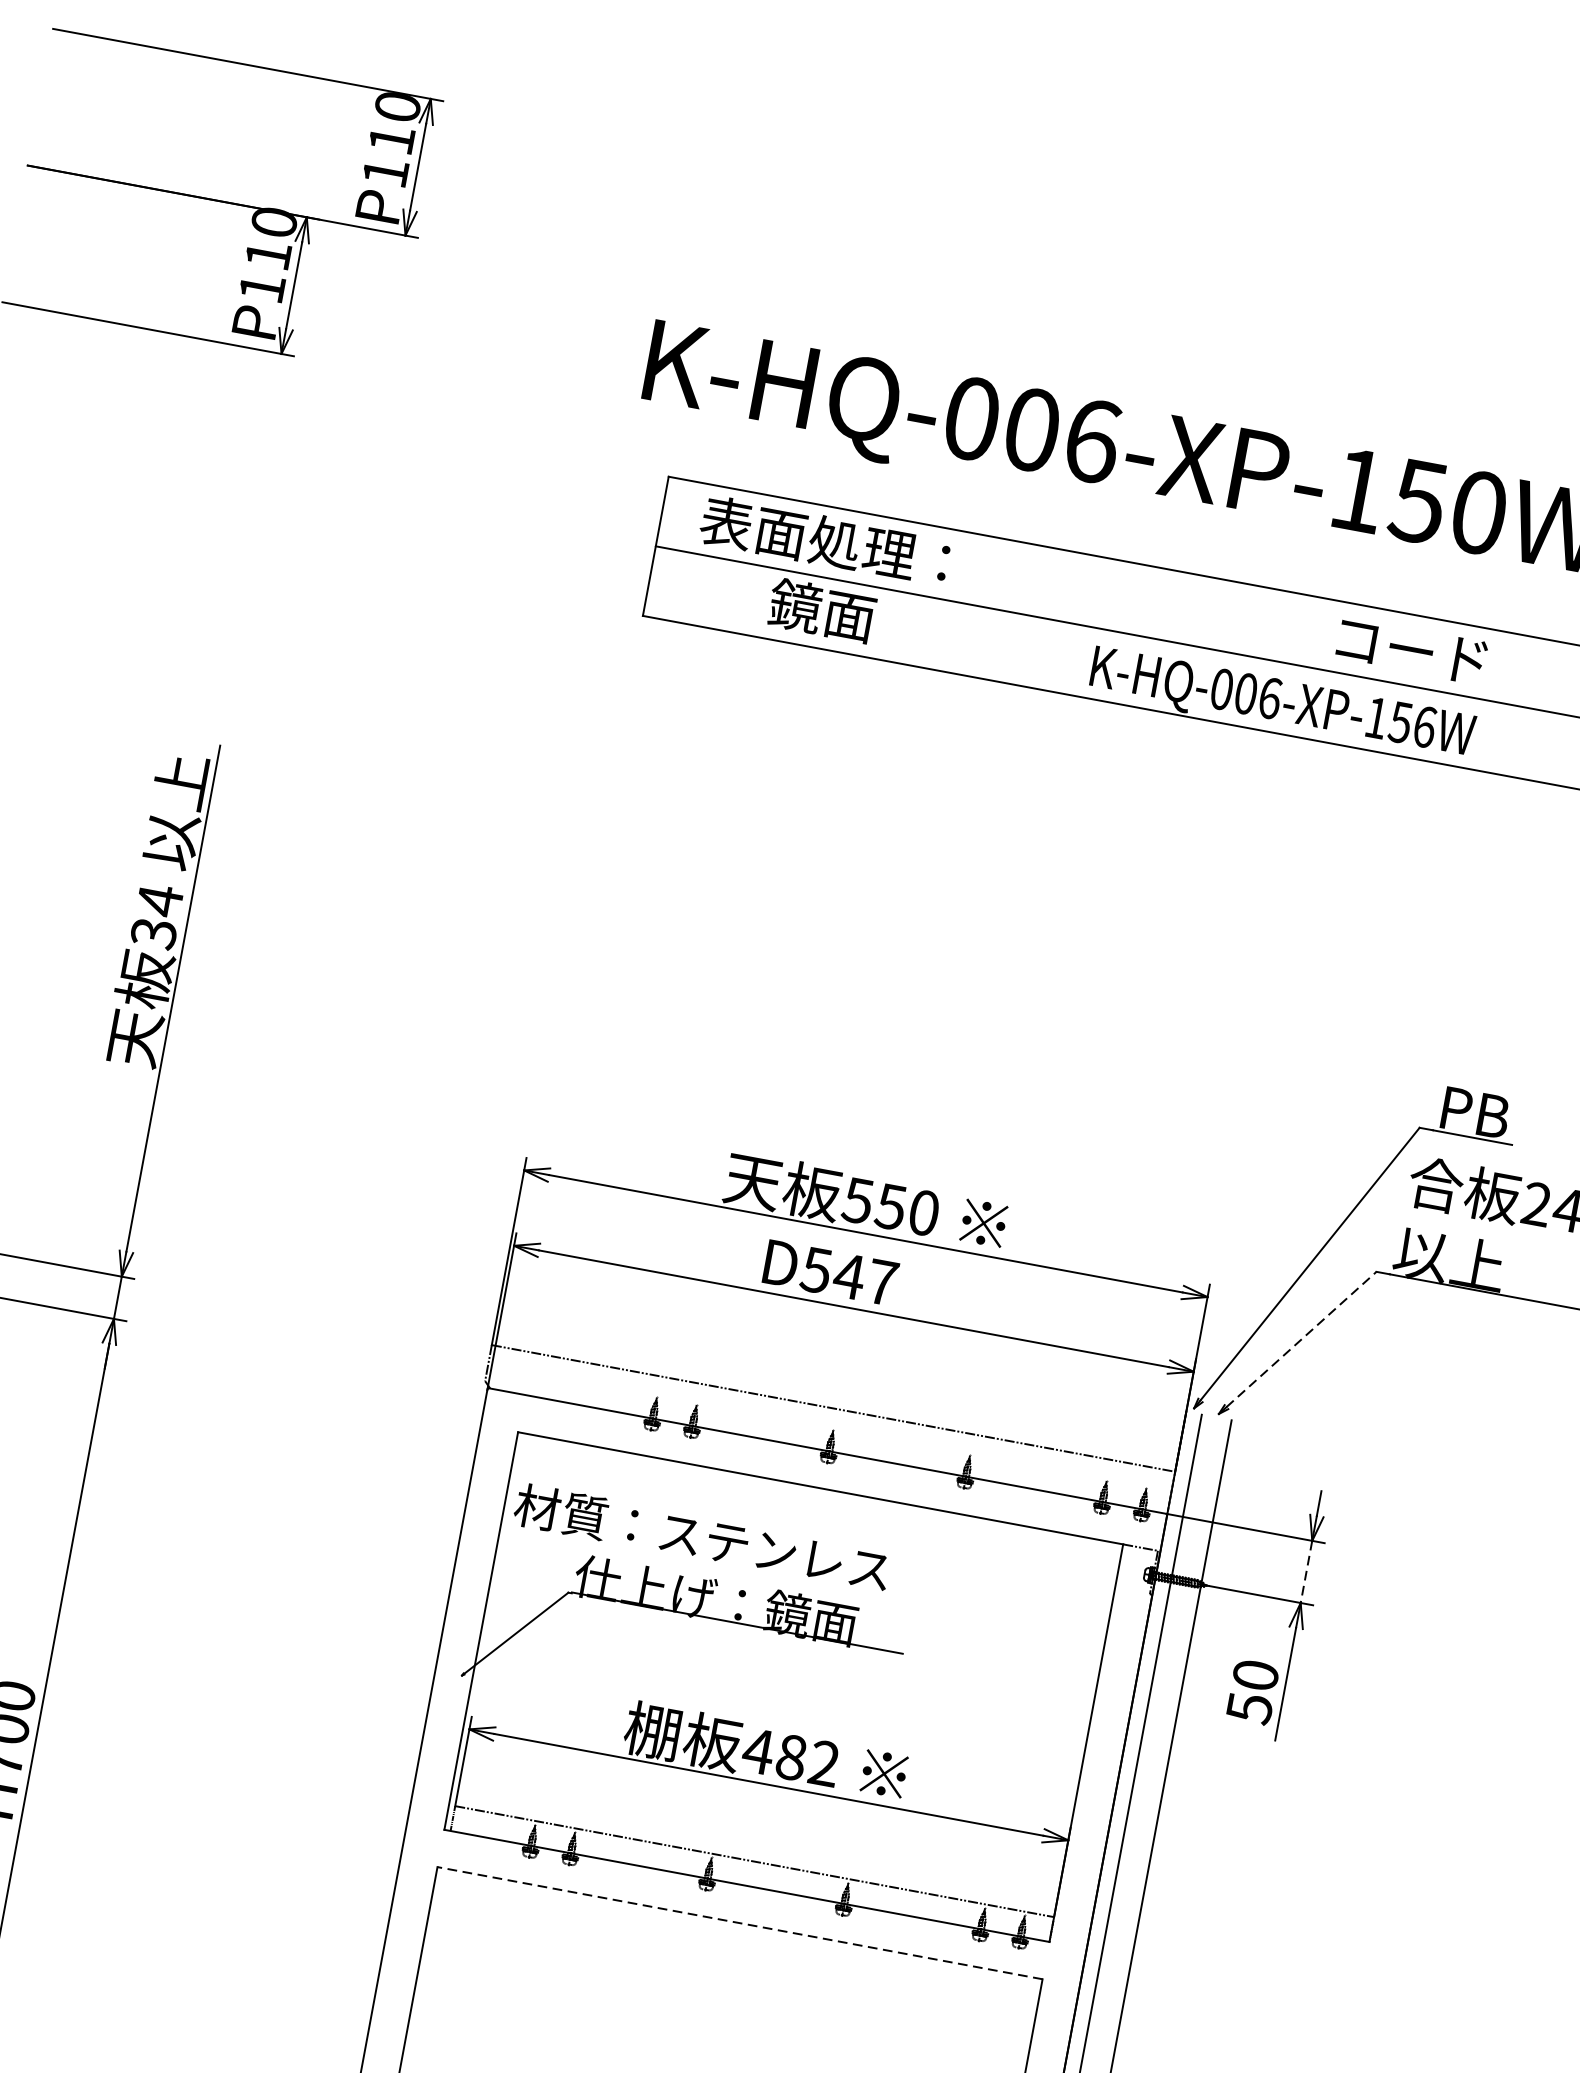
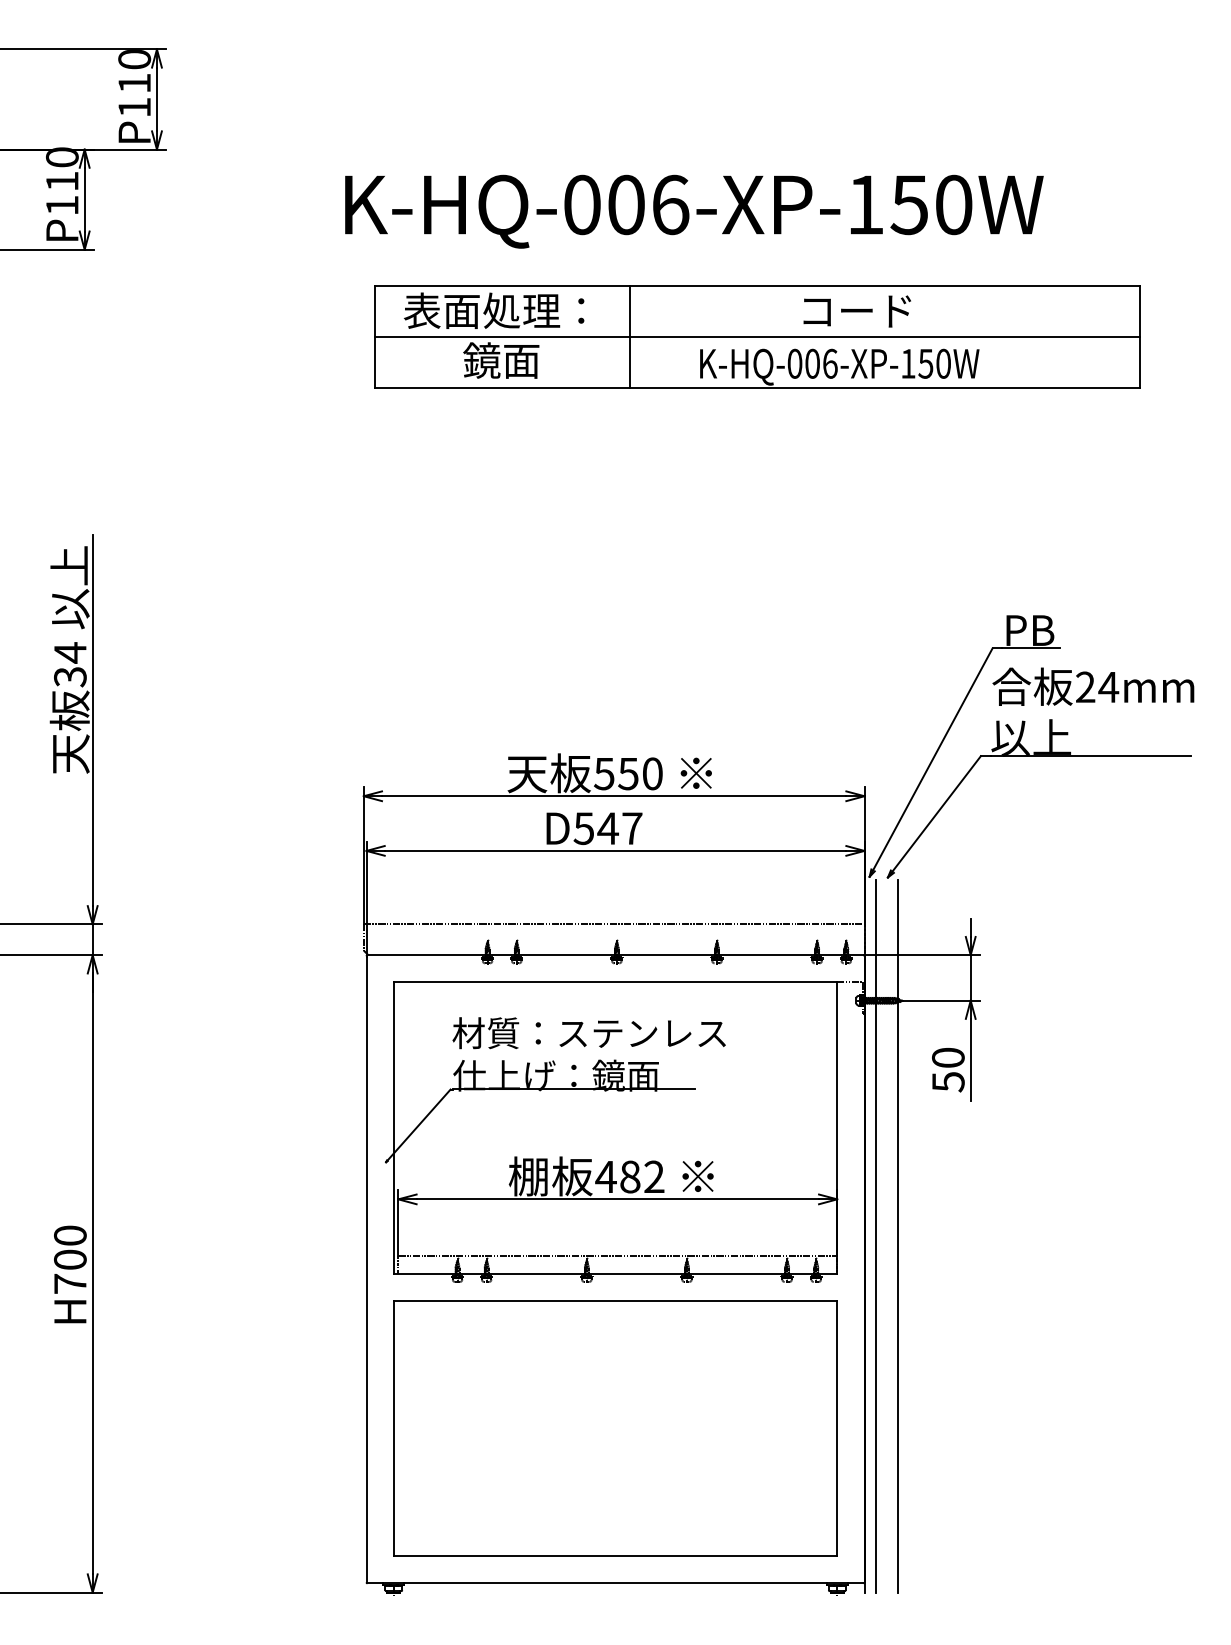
line: (1004, 610) -> (630, 336), added
text: (1410, 650) -> (856, 311), moved
text: (1424, 726) -> (943, 363), K-HQ-006-XP-156W -> K-HQ-006-XP-150W
line: (1301, 1338) -> (936, 813), dashed -> solid
text: (701, 1538) -> (588, 1033), moved
line: (1306, 1571) -> (970, 977), dashed -> solid
line: (739, 1923) -> (615, 1301), dashed -> solid

